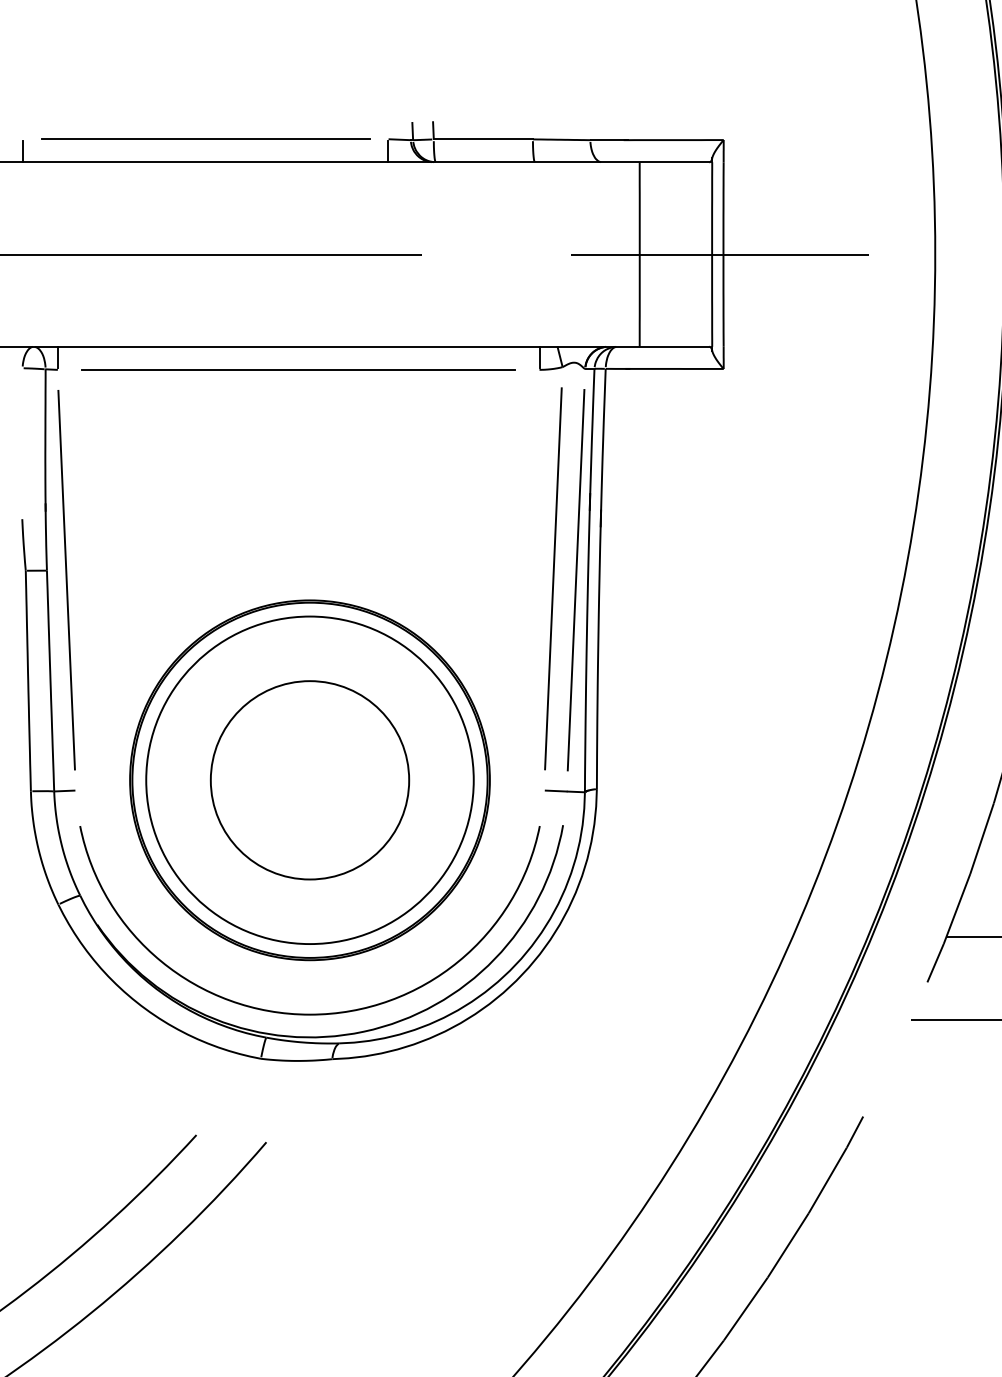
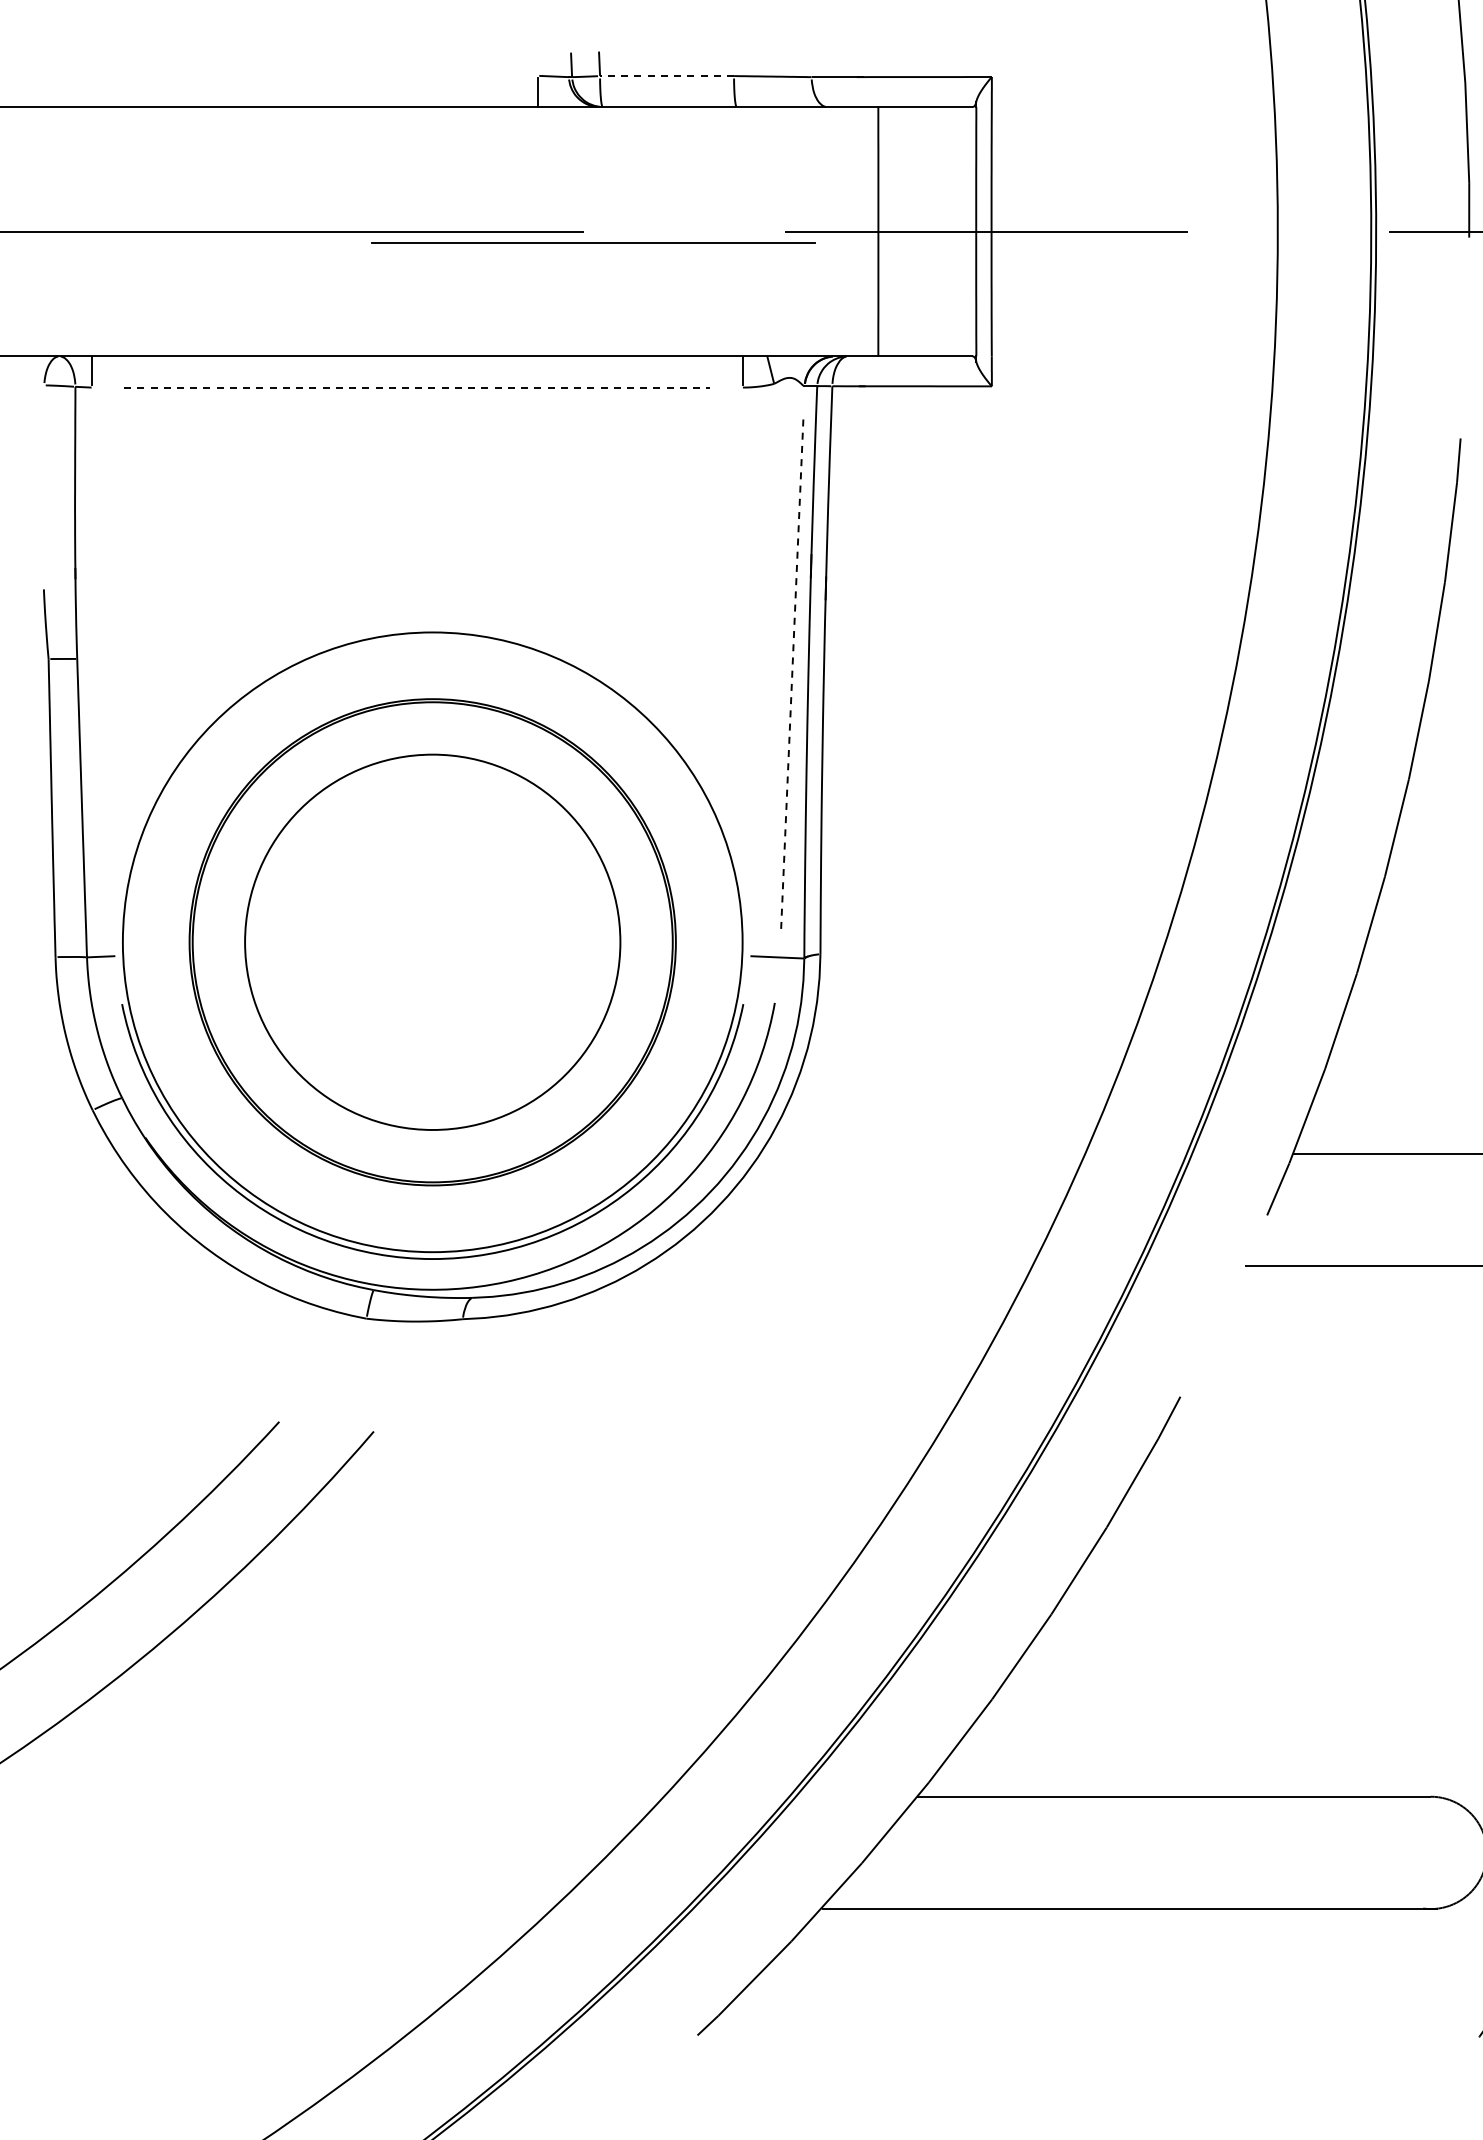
line: (205, 138) -> (593, 242), moved
line: (483, 139) -> (667, 76), solid -> dashed
line: (23, 151) -> (45, 92), removed
line: (298, 369) -> (417, 387), solid -> dashed
line: (553, 578) -> (761, 669), removed
line: (66, 579) -> (103, 671), removed
line: (576, 579) -> (792, 671), solid -> dashed
circle: (309, 779) -> (432, 941), size x1.4
circle: (309, 780) -> (432, 942), size x1.4

